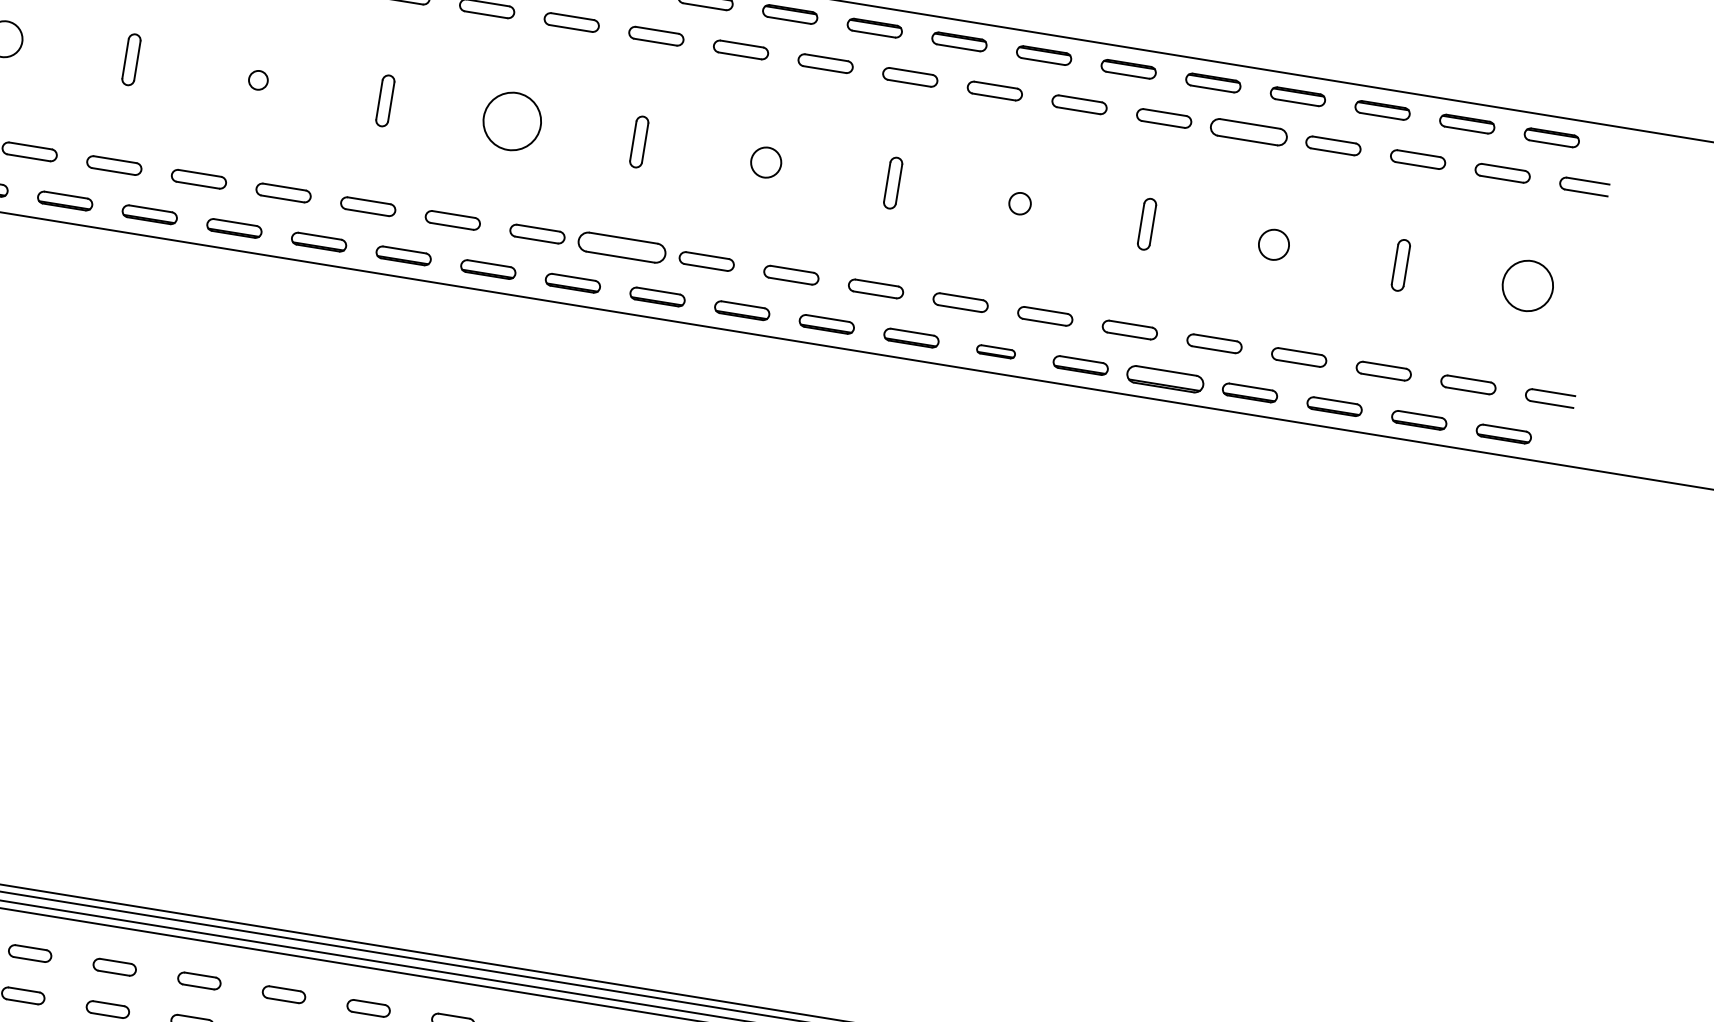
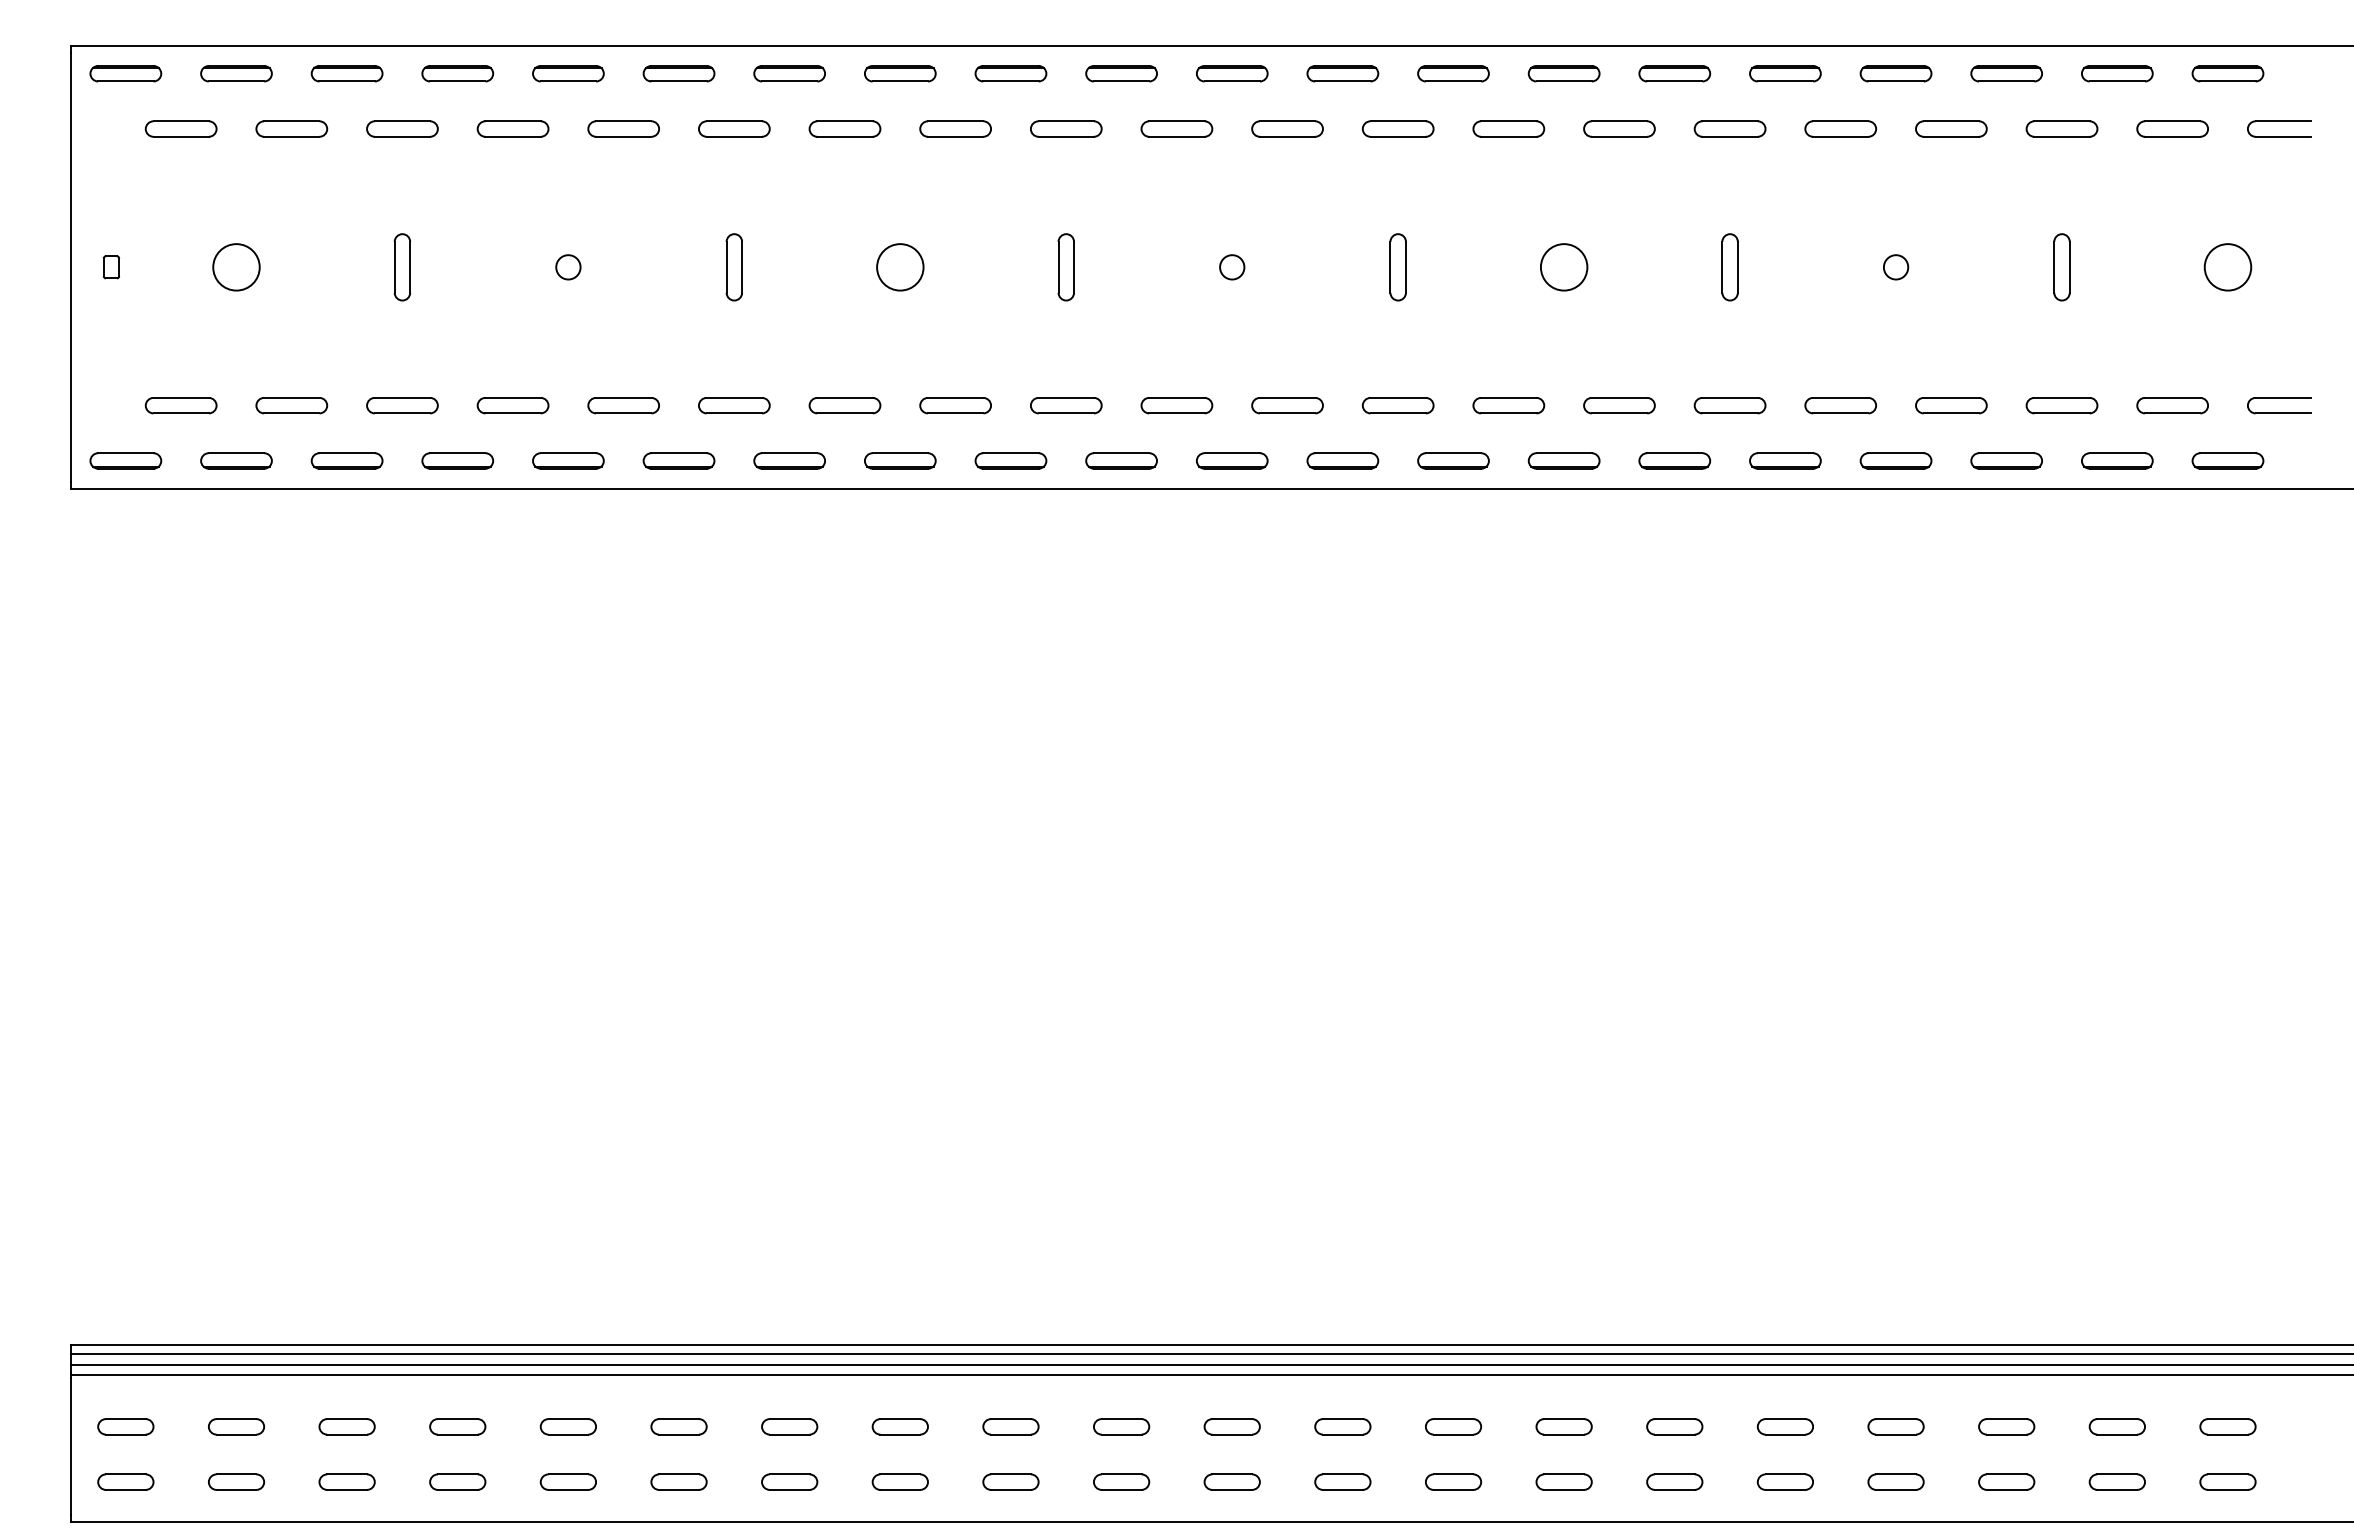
circle: (512, 121) -> (900, 267), size x0.62
part: (1248, 131) -> (1840, 128), size x0.71
circle: (766, 162) -> (1232, 267), size x0.62
circle: (1019, 203) -> (1563, 267), size x1.67
circle: (1273, 244) -> (1895, 267), size x0.62
part: (622, 247) -> (1066, 405), size x0.62
circle: (1527, 286) -> (2227, 267), size x0.71
part: (995, 351) -> (1563, 460), size x1.43
part: (1165, 378) -> (1785, 460), size x0.71

